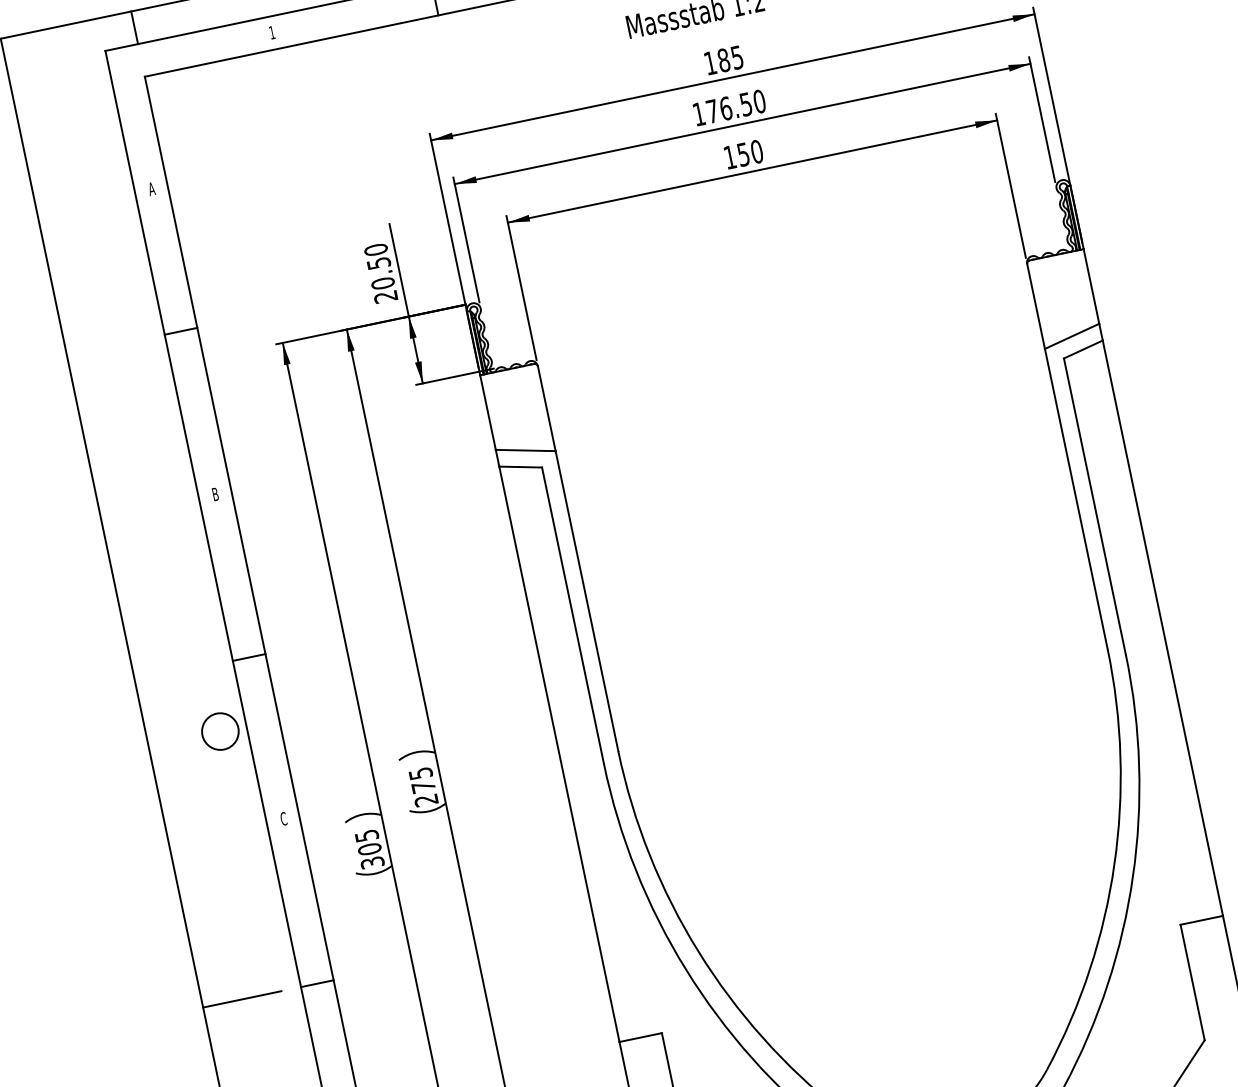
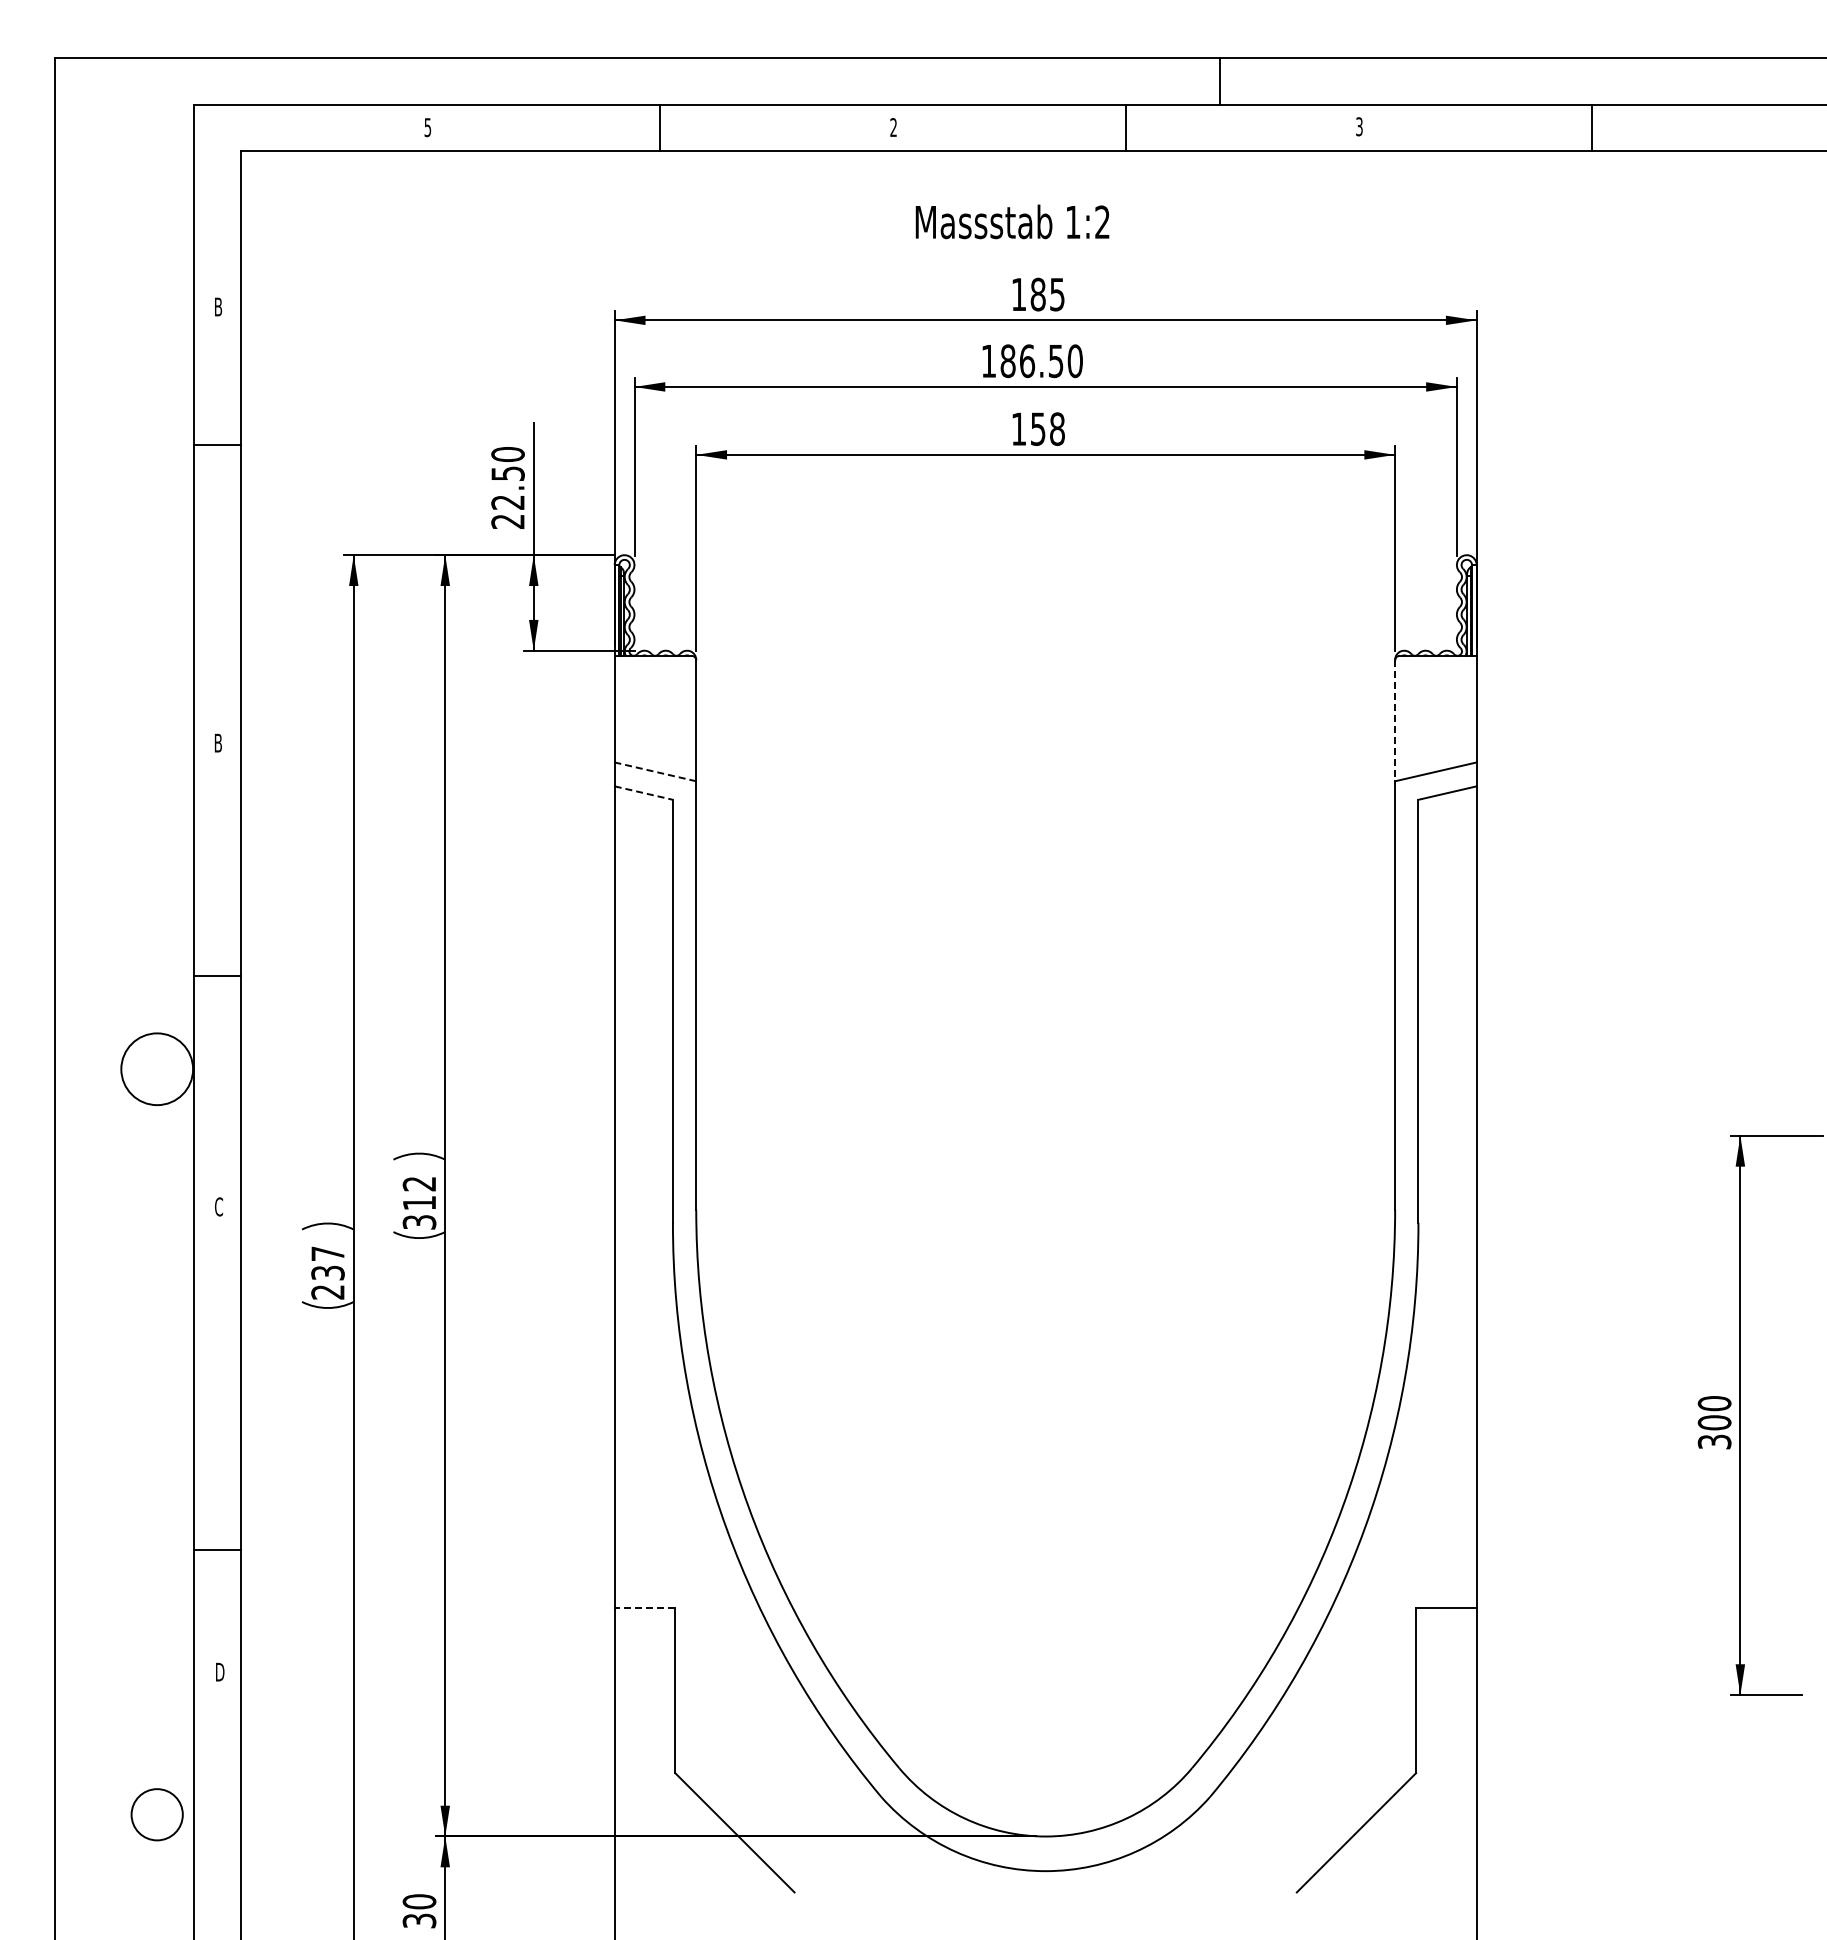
line: (134, 27) -> (241, 81), removed
text: (271, 32) -> (427, 127), 1 -> 5
text: (712, 111) -> (1007, 361), 176.50 -> 186.50
text: (756, 151) -> (1057, 428), 150 -> 158
text: (151, 188) -> (217, 306), A -> B
text: (382, 283) -> (507, 502), 20.50 -> 22.50
line: (1036, 307) -> (1395, 721), solid -> dashed
line: (180, 331) -> (217, 445), moved
line: (525, 450) -> (655, 771), solid -> dashed
line: (520, 467) -> (643, 793), solid -> dashed
circle: (219, 731) -> (156, 1068), size x1.4
text: (423, 787) -> (419, 1203), 275 -> 312
text: (369, 848) -> (327, 1272), 305 -> 237
line: (317, 984) -> (217, 1550), moved
line: (242, 999) -> (110, 1442), removed
line: (640, 1037) -> (644, 1608), solid -> dashed

